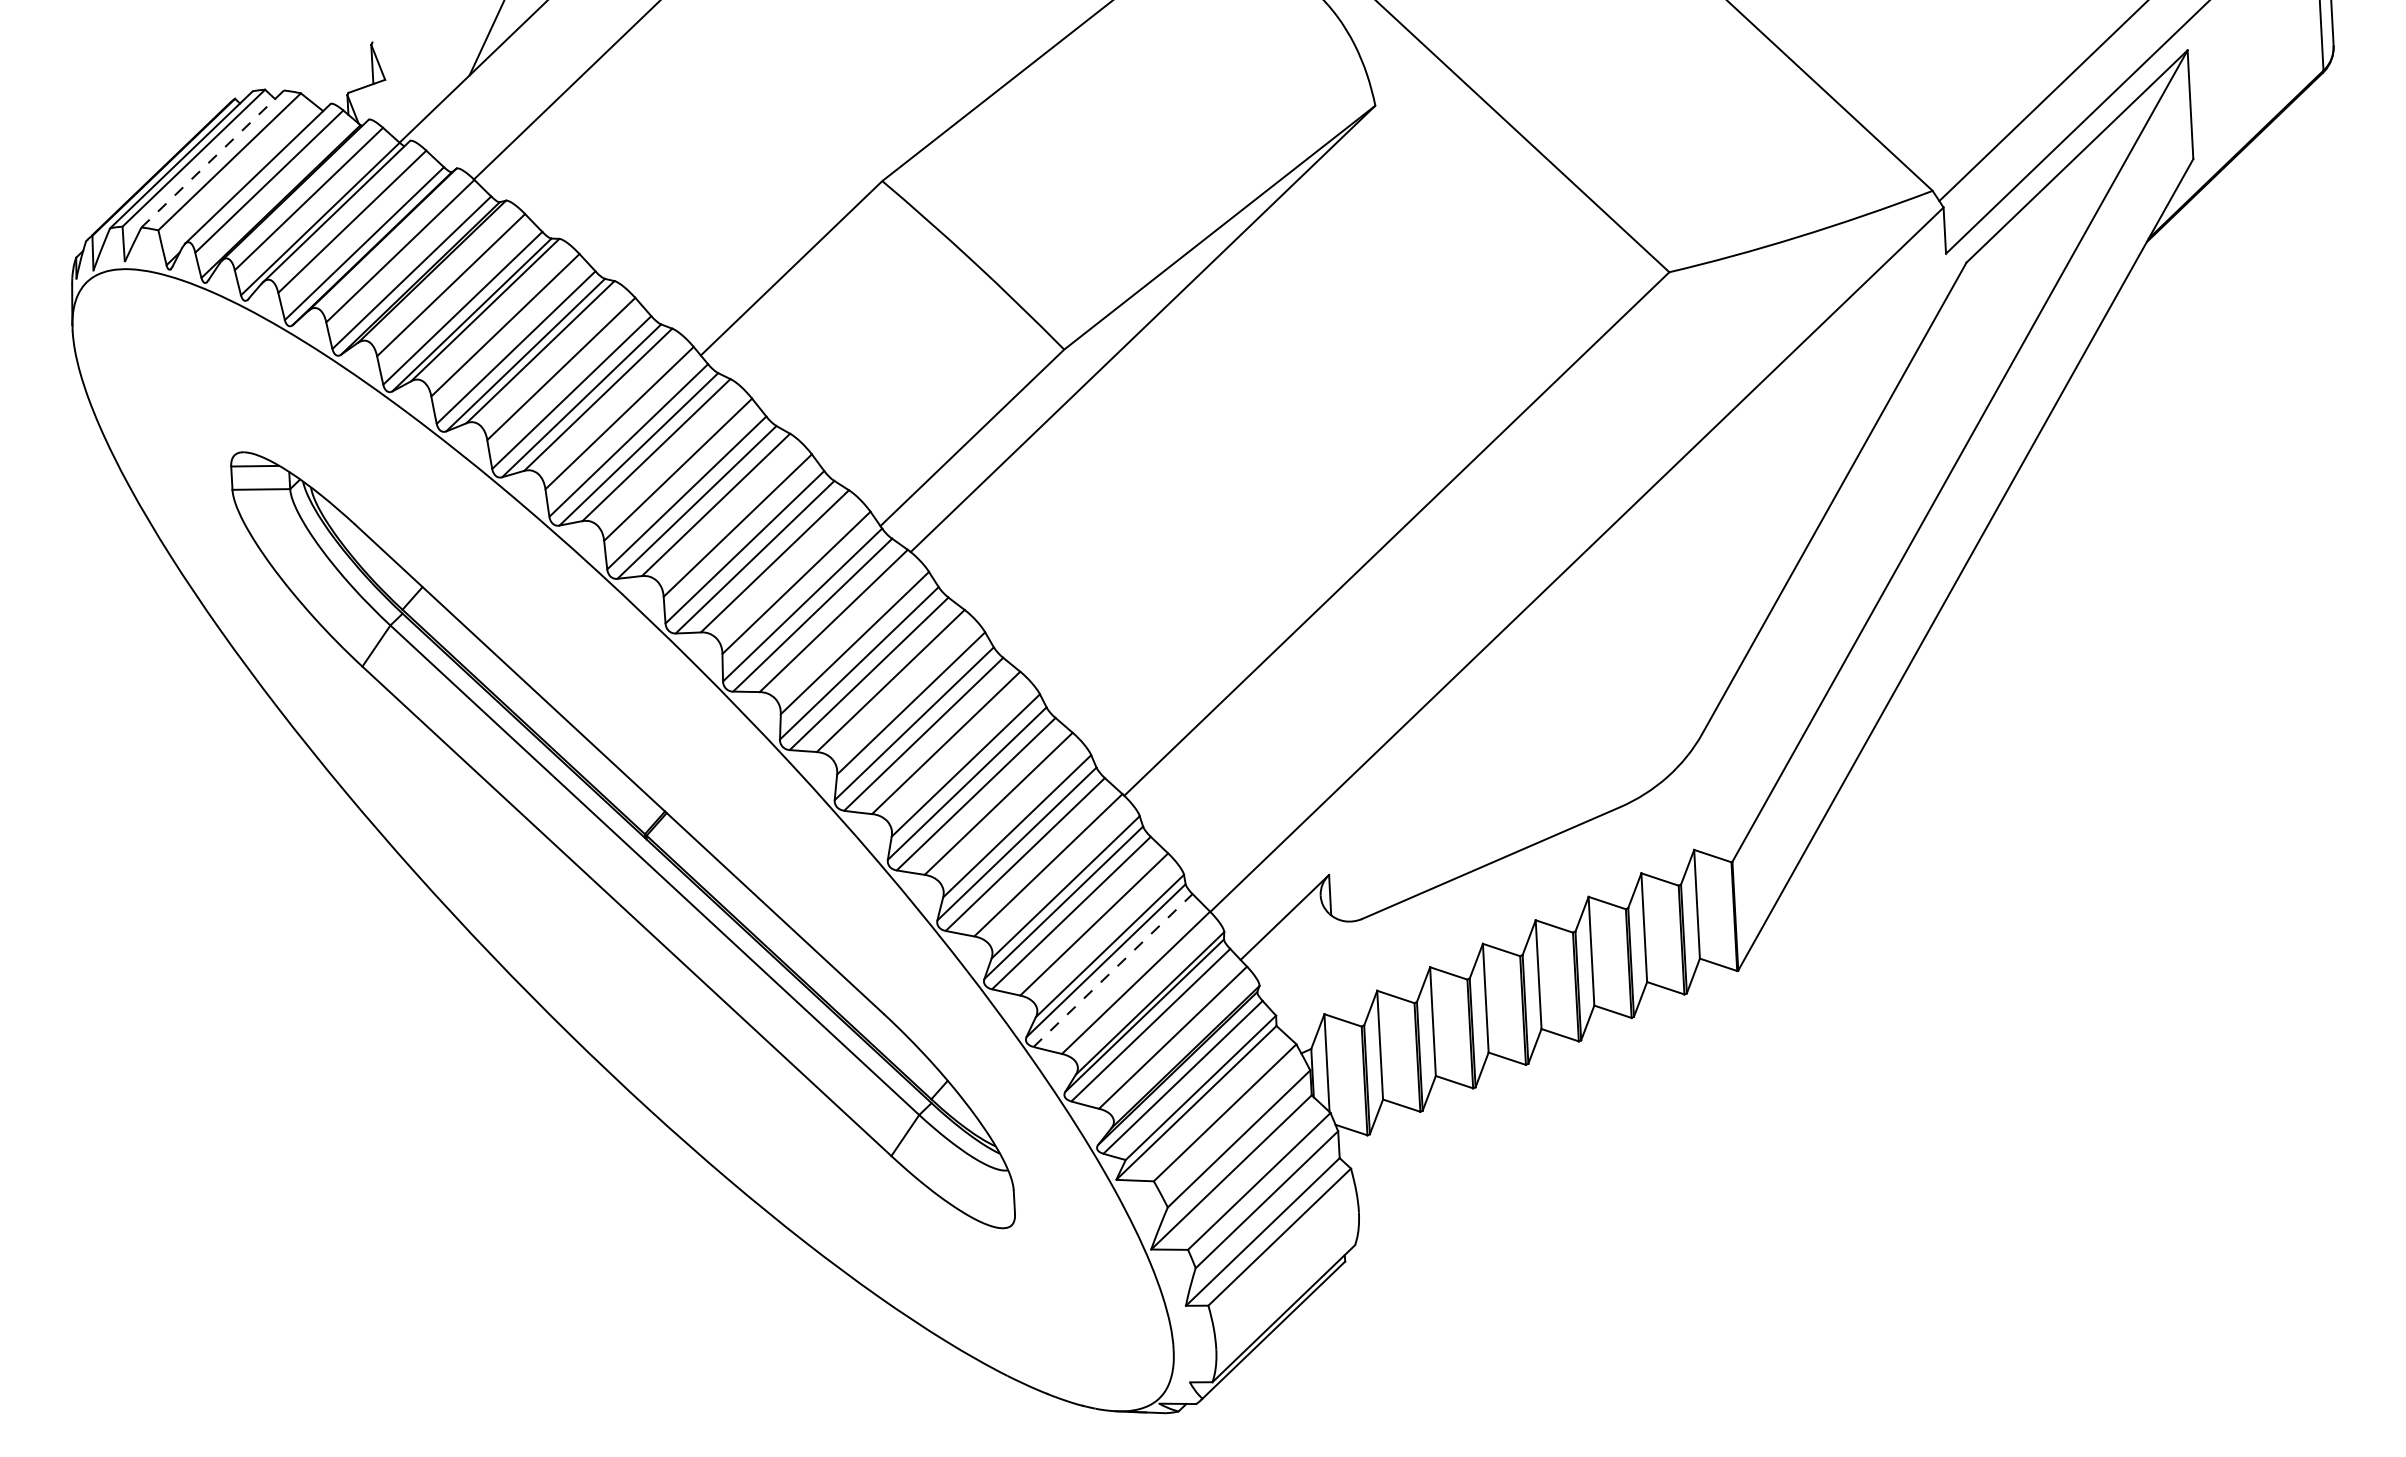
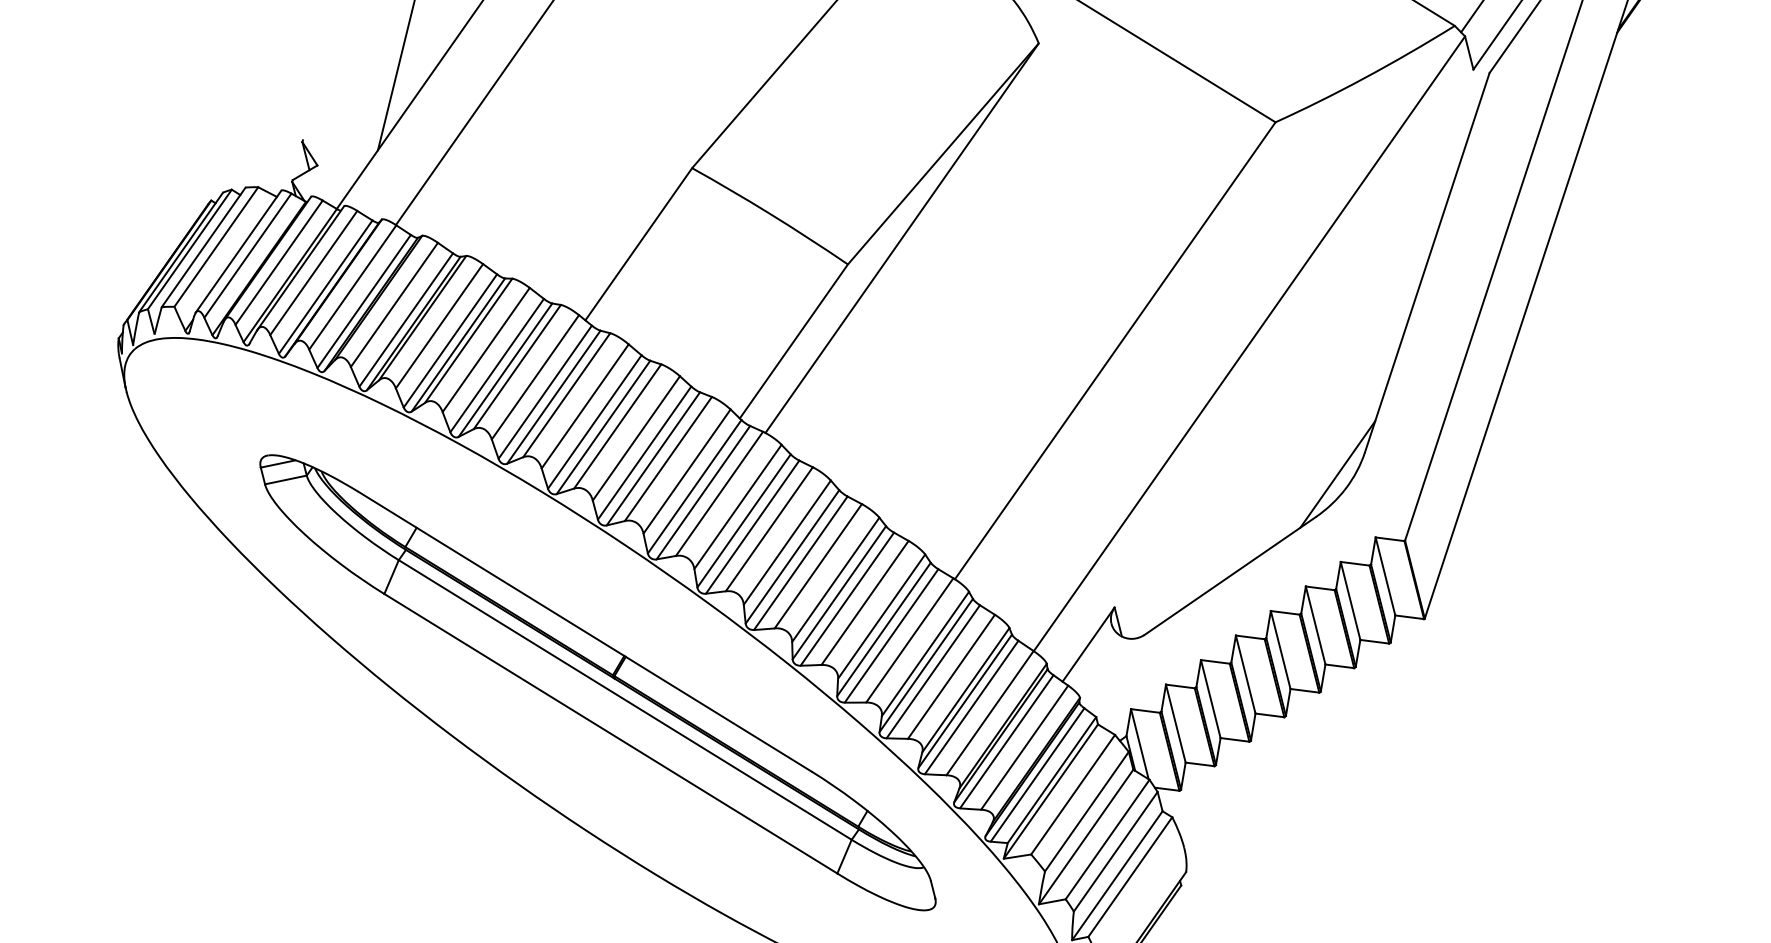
line: (212, 158) -> (203, 247), dashed -> solid
line: (1660, 756) -> (1337, 474), added
line: (1113, 970) -> (971, 707), dashed -> solid

